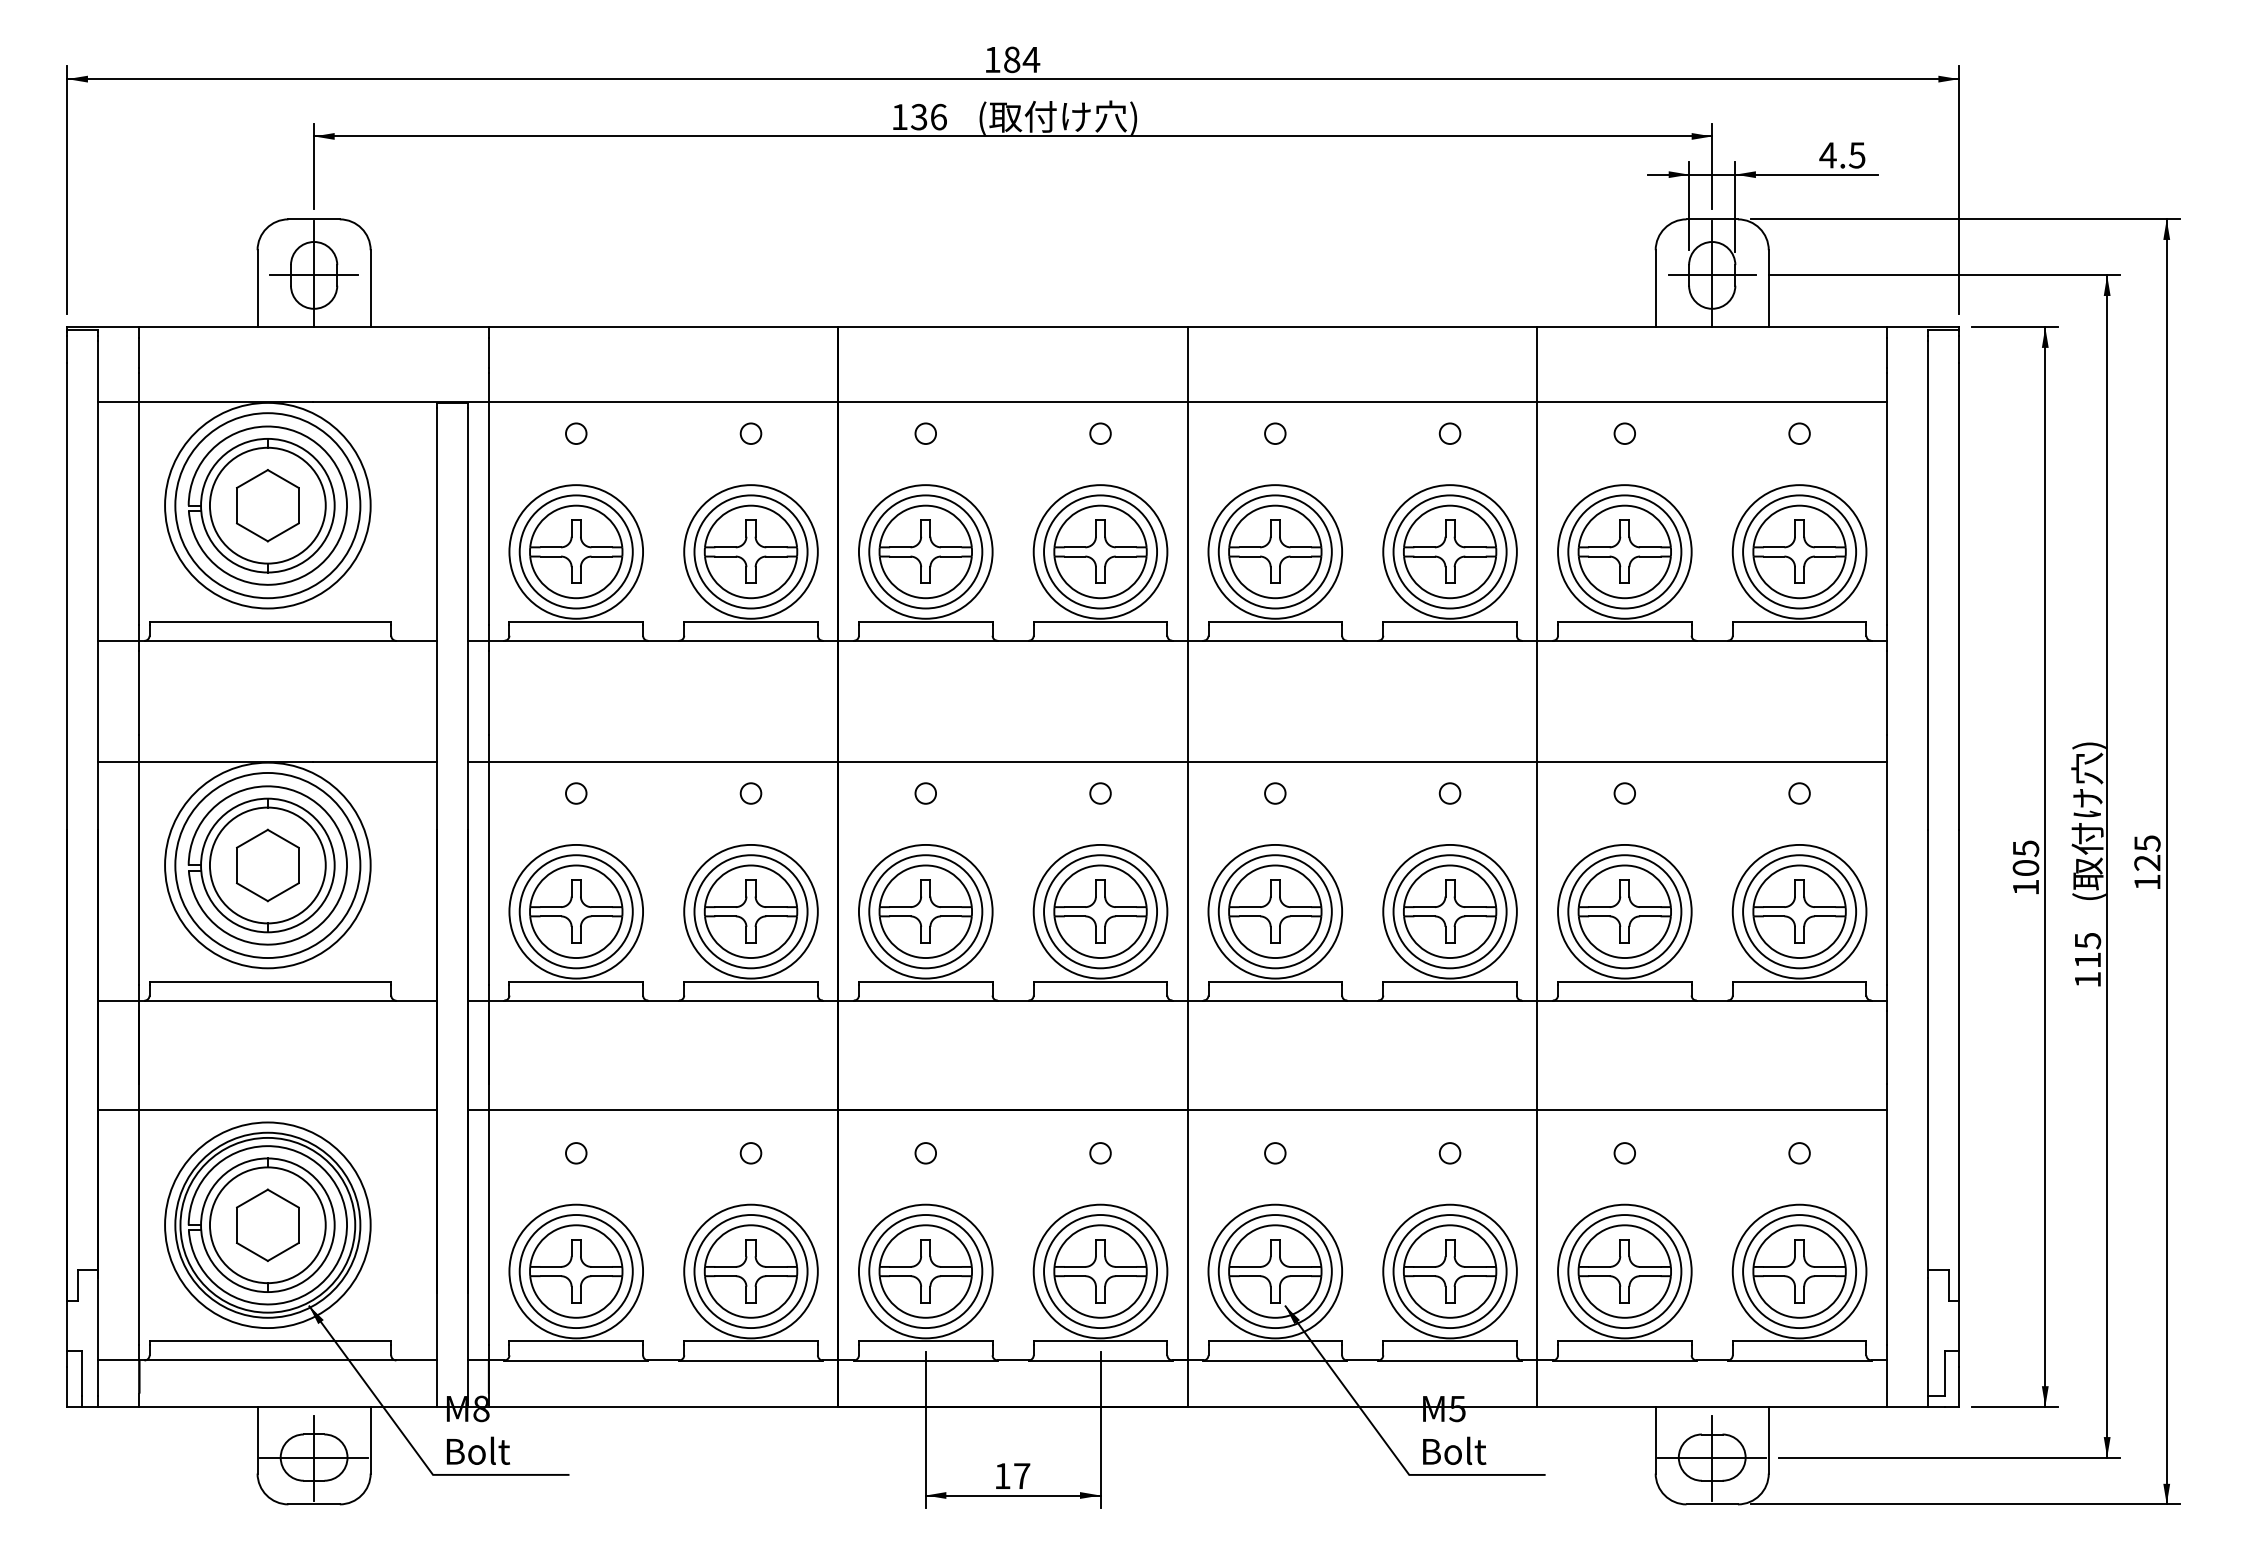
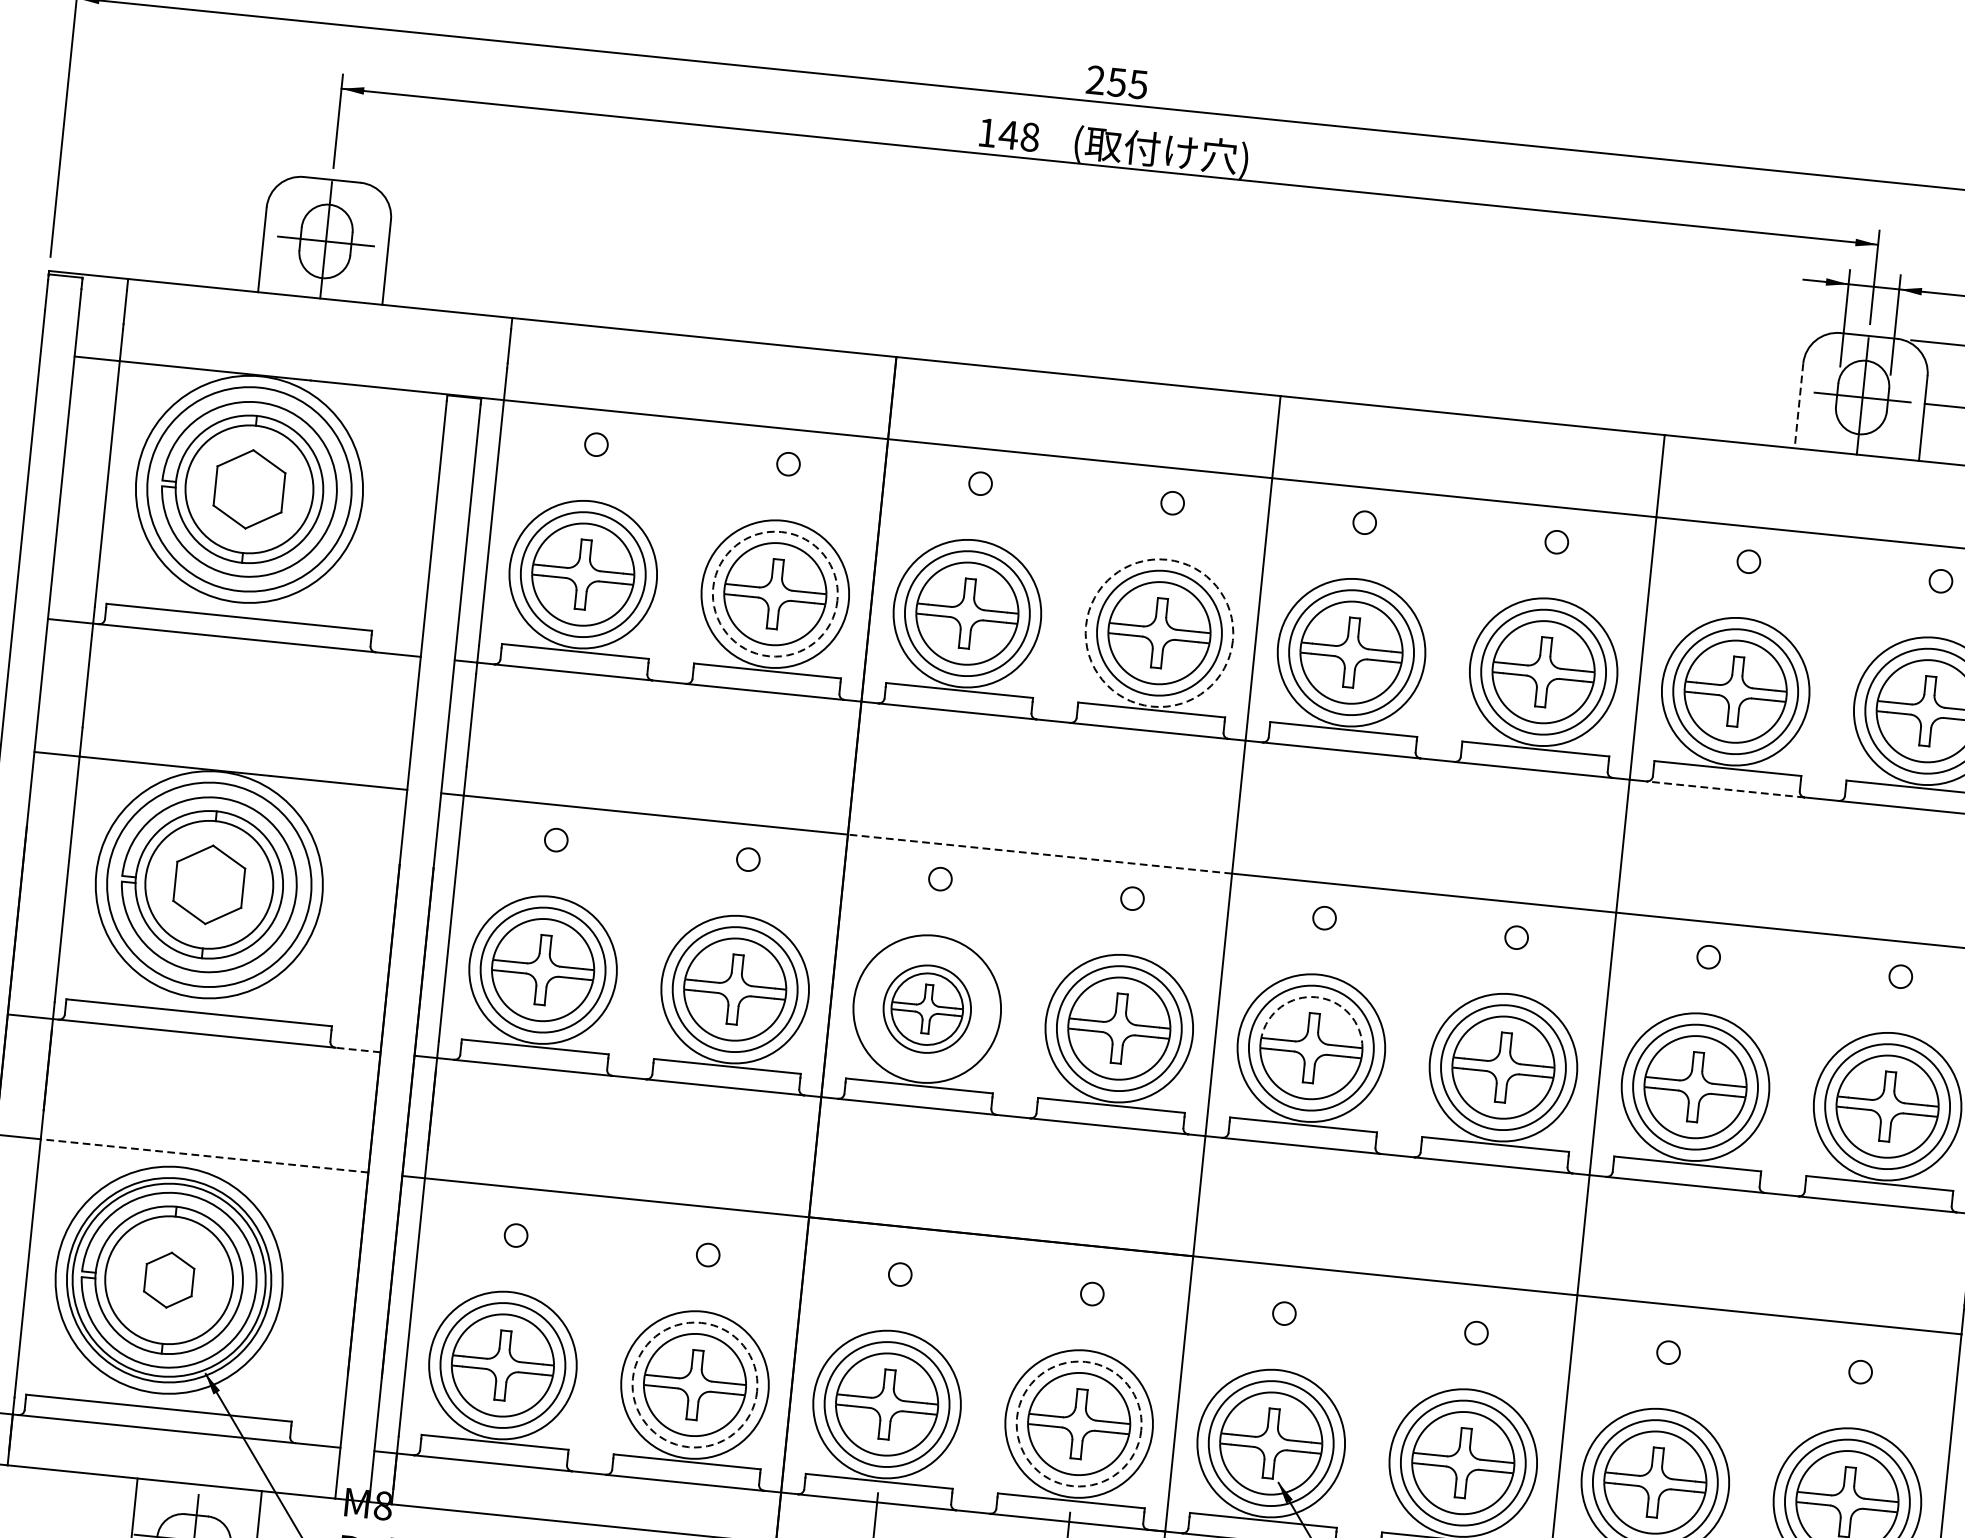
text: (1012, 59) -> (1117, 82), 184 -> 255
text: (928, 116) -> (1019, 135), 136 -> 148
line: (1655, 288) -> (1798, 405), solid -> dashed
circle: (750, 551) -> (774, 593), solid -> dashed
circle: (1100, 551) -> (1159, 632), solid -> dashed
line: (1624, 640) -> (1725, 788), solid -> dashed
line: (1013, 761) -> (1040, 853), solid -> dashed
arc: (1275, 865) -> (1316, 997), solid -> dashed
part: (925, 911) -> (926, 1008), size x0.7
line: (416, 1000) -> (357, 1049), solid -> dashed
line: (287, 1110) -> (203, 1156), solid -> dashed
part: (267, 1224) -> (168, 1279), size x0.7
circle: (750, 1271) -> (694, 1384), solid -> dashed
circle: (1100, 1271) -> (1079, 1423), solid -> dashed

